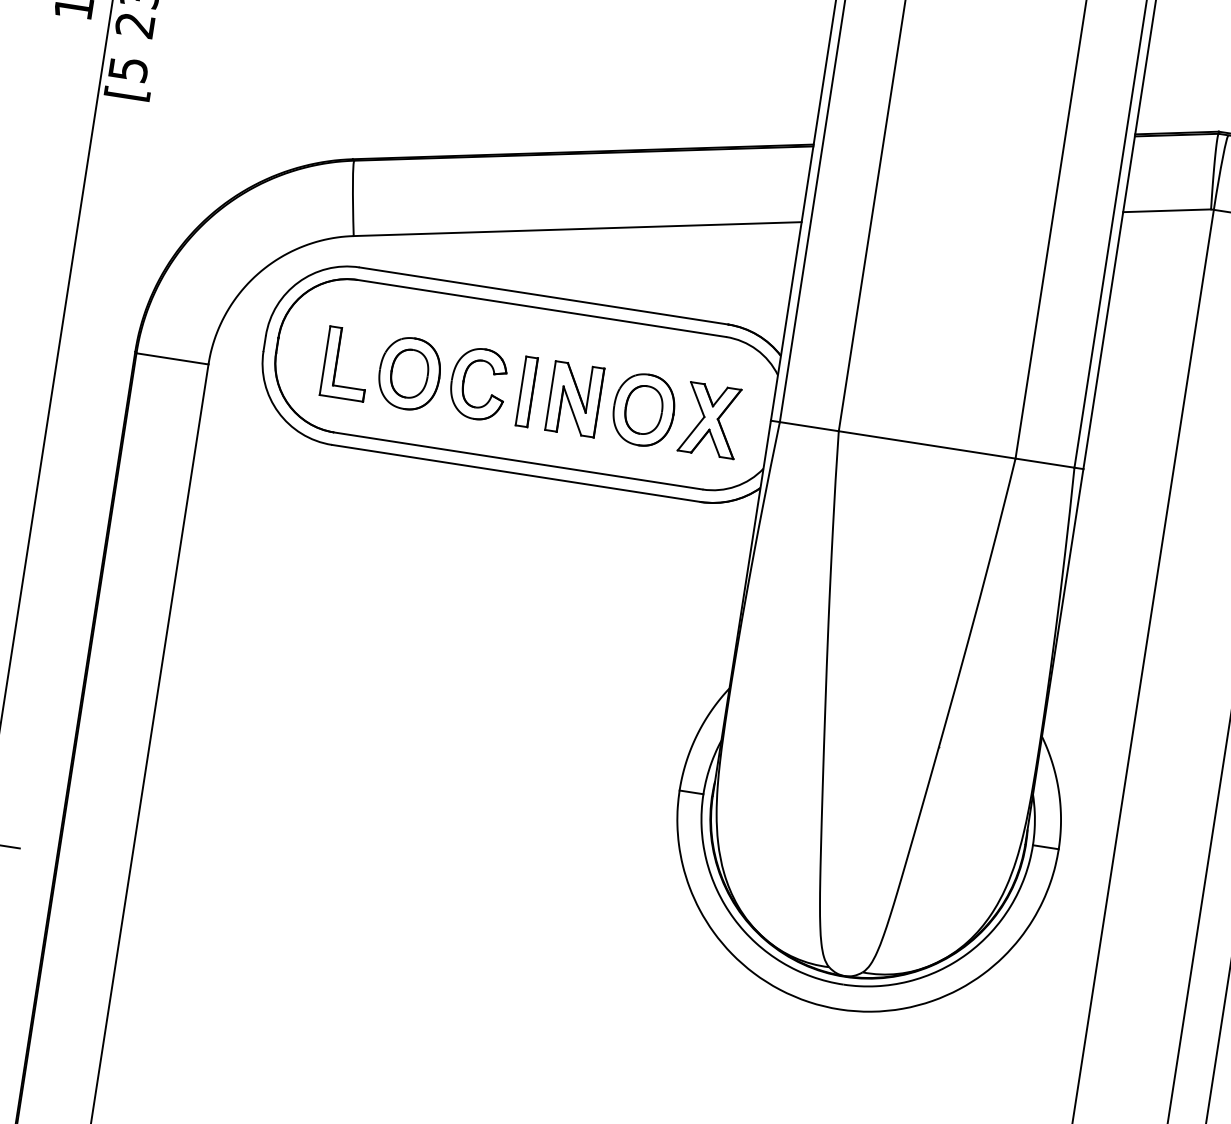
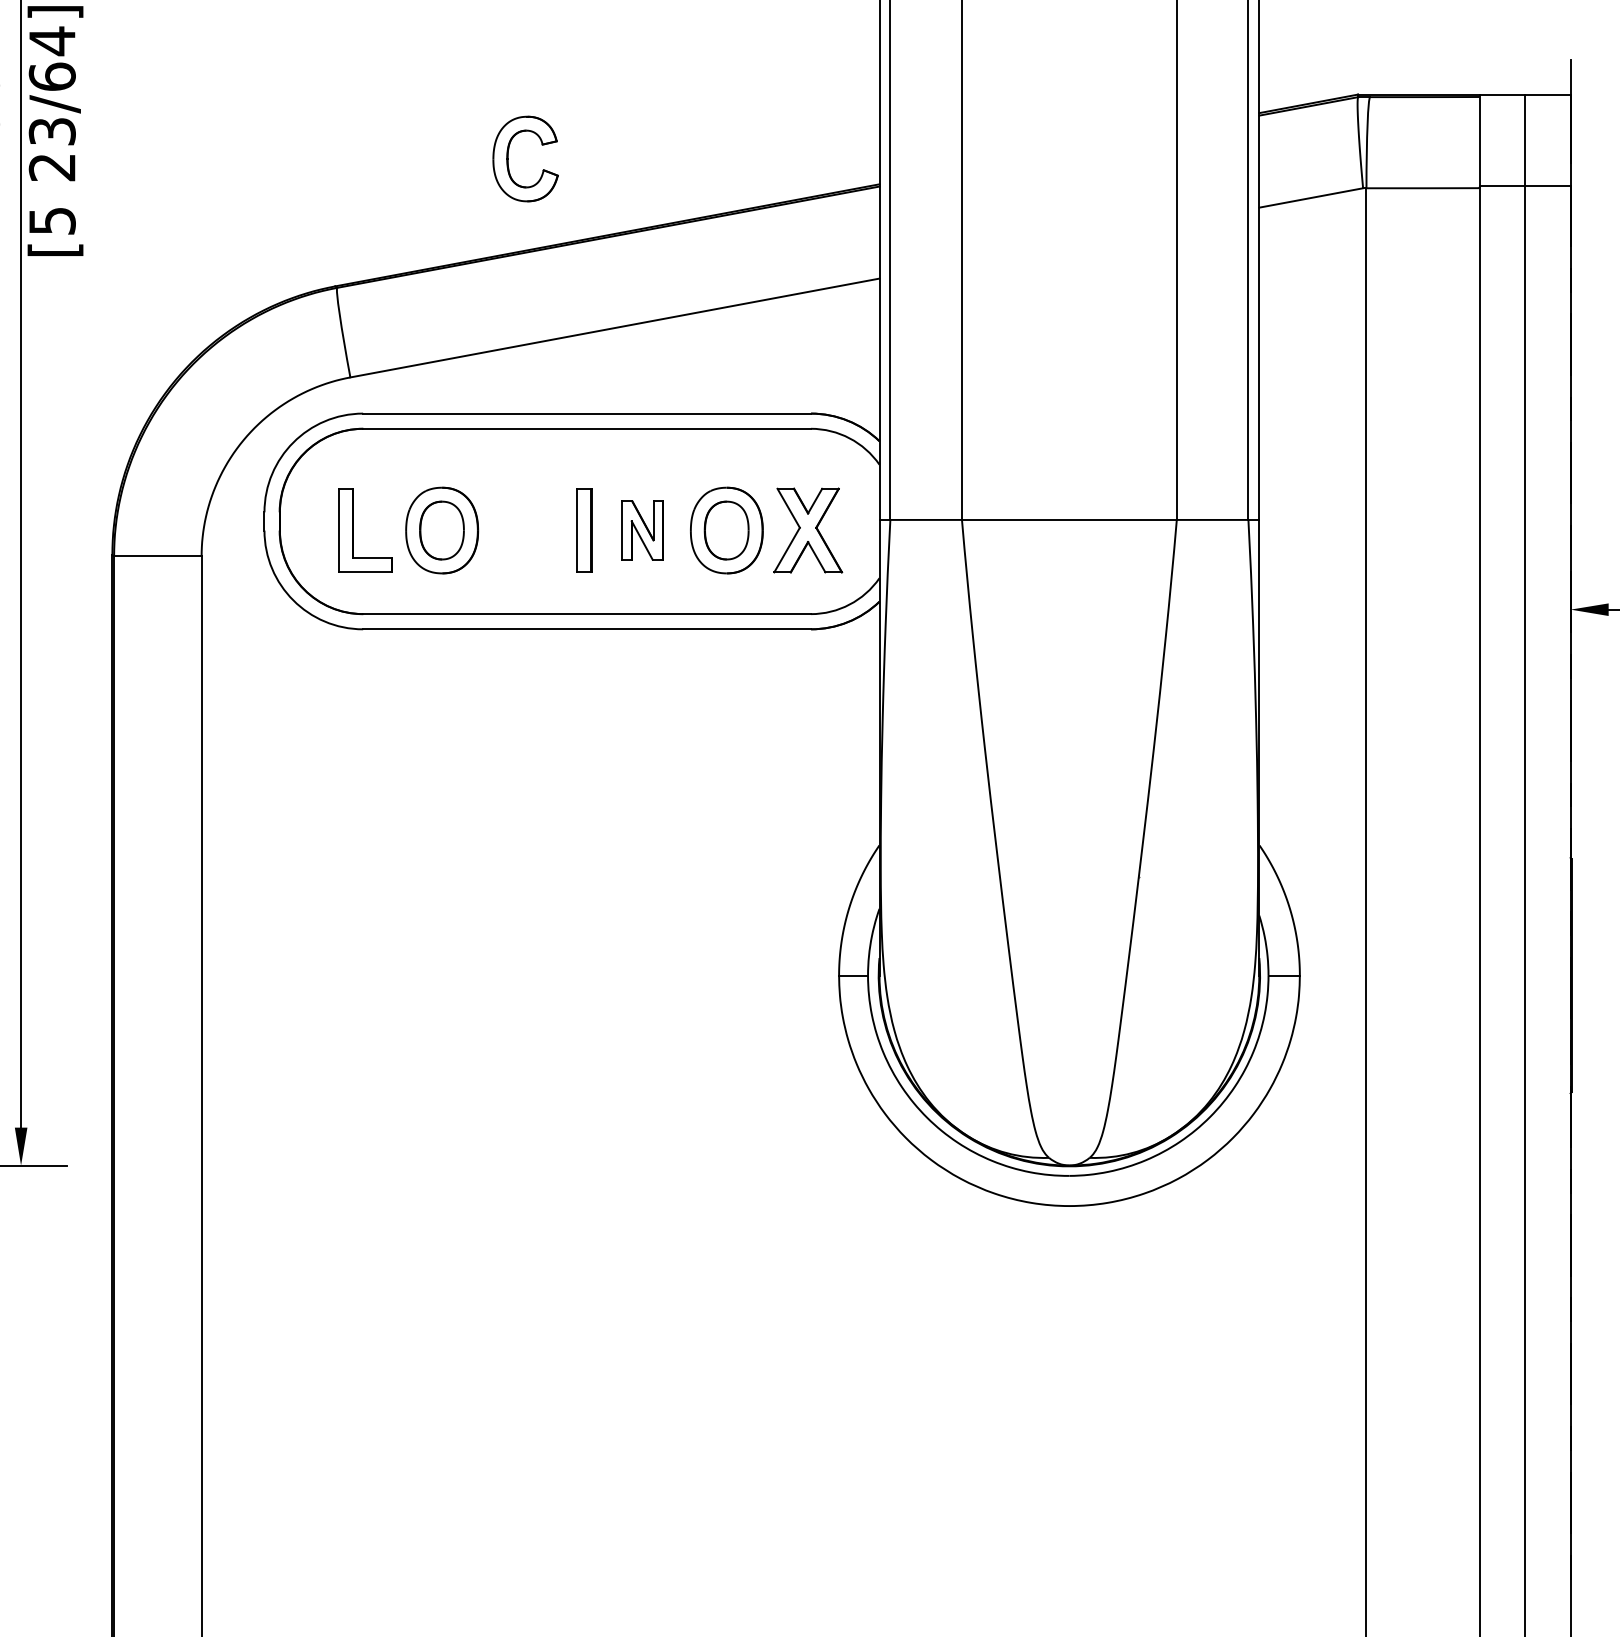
part: (464, 381) -> (508, 158), moved
part: (574, 399) -> (642, 530), size x0.7

